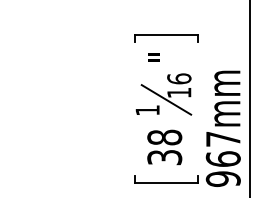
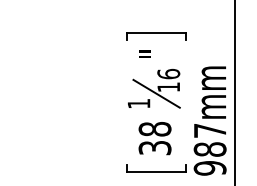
text: (222, 159) -> (209, 149), 967mm -> 987mm

